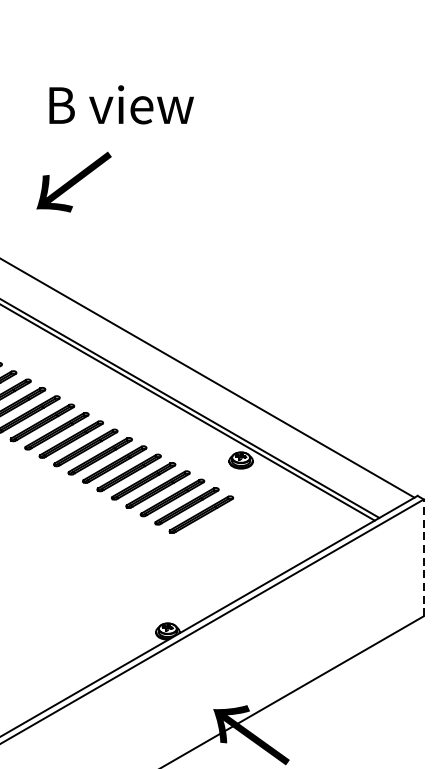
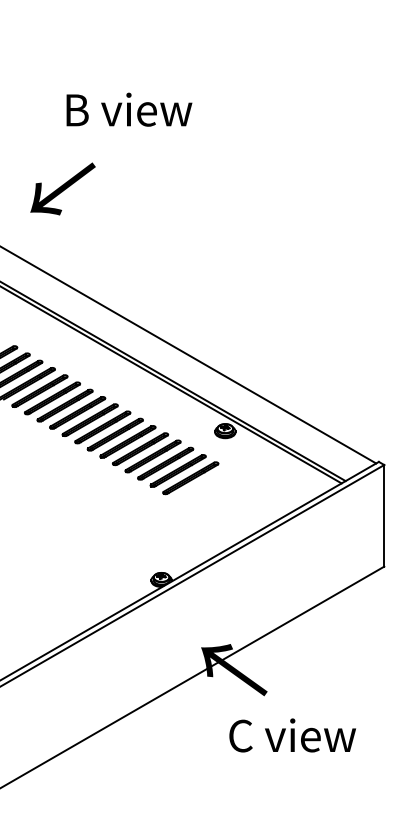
text: (121, 104) -> (129, 109), moved
text: (73, 181) -> (62, 188), moved
line: (424, 557) -> (384, 515), dashed -> solid

